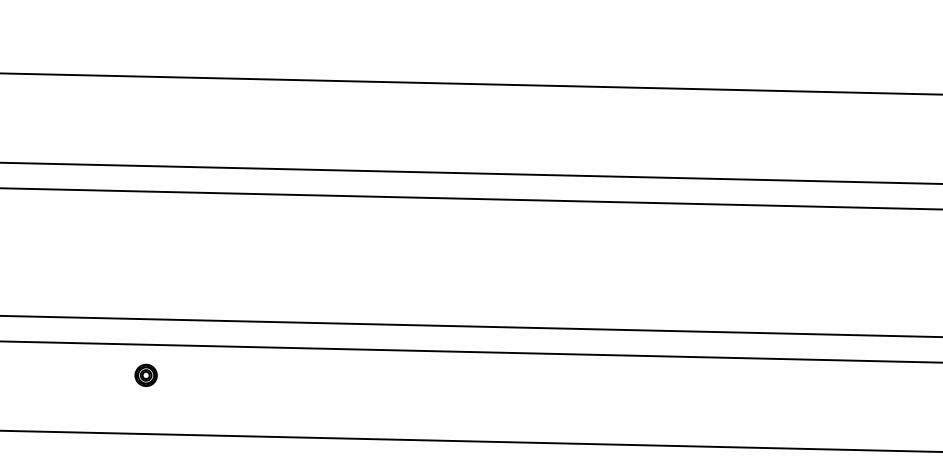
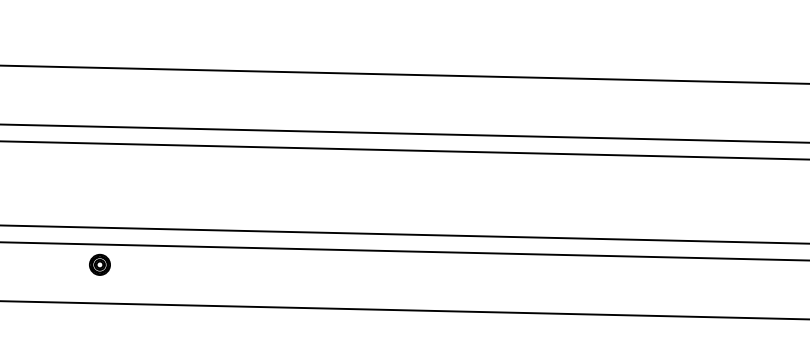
part: (145, 375) -> (99, 264), size x1.43

